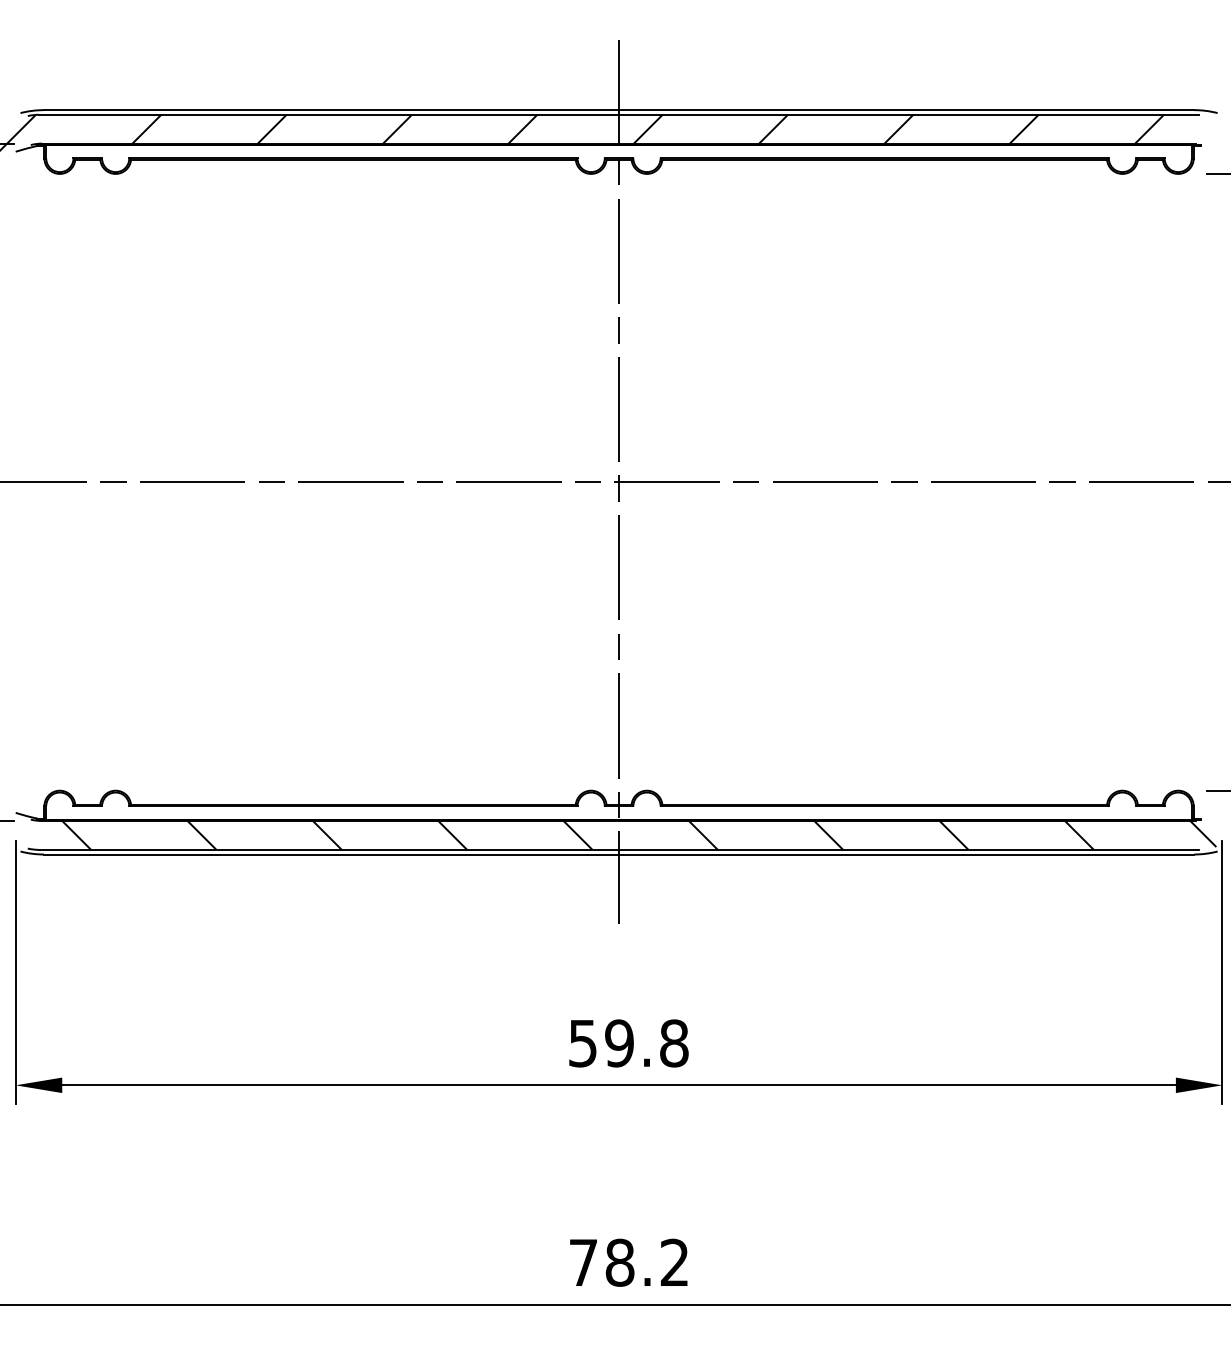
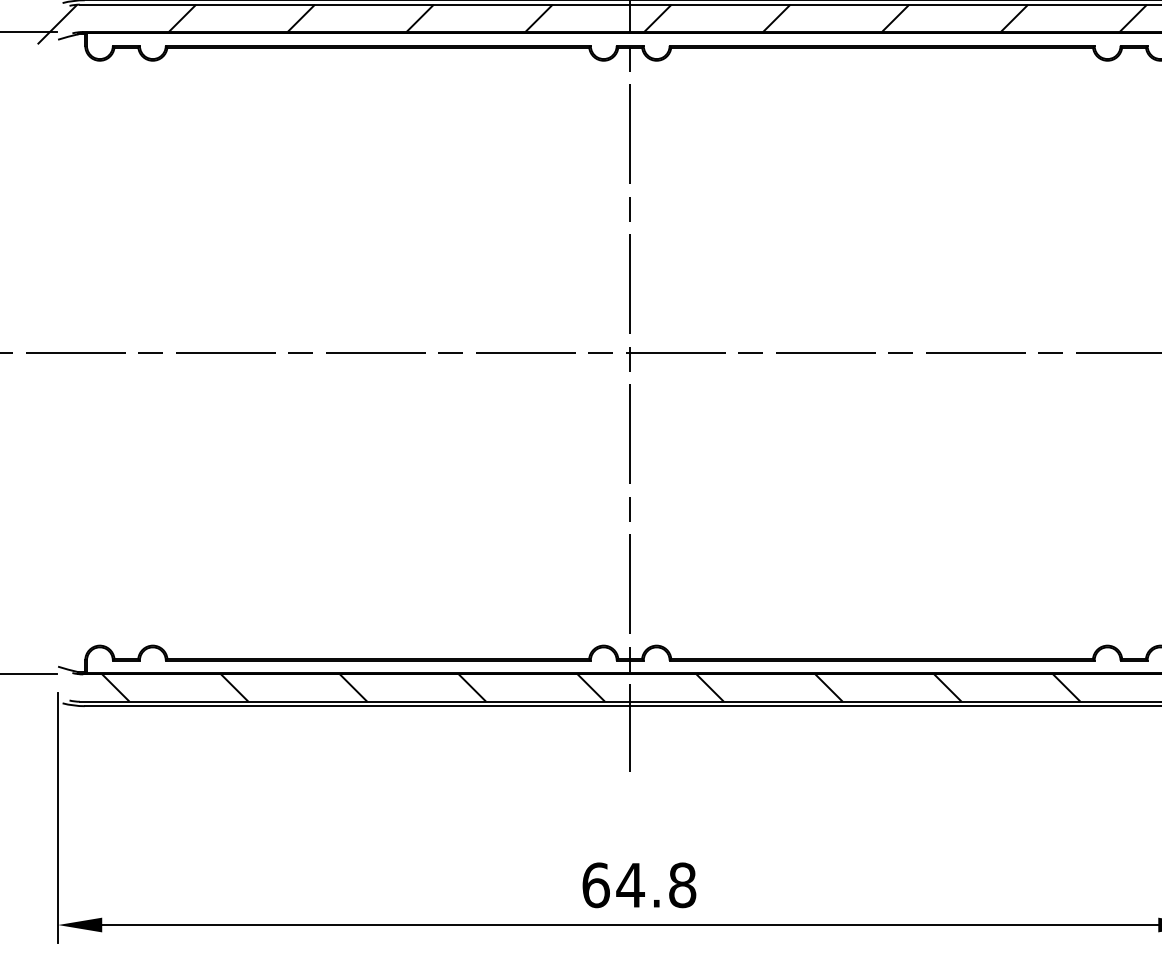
text: (601, 1043) -> (613, 885), 59.8 -> 64.8

